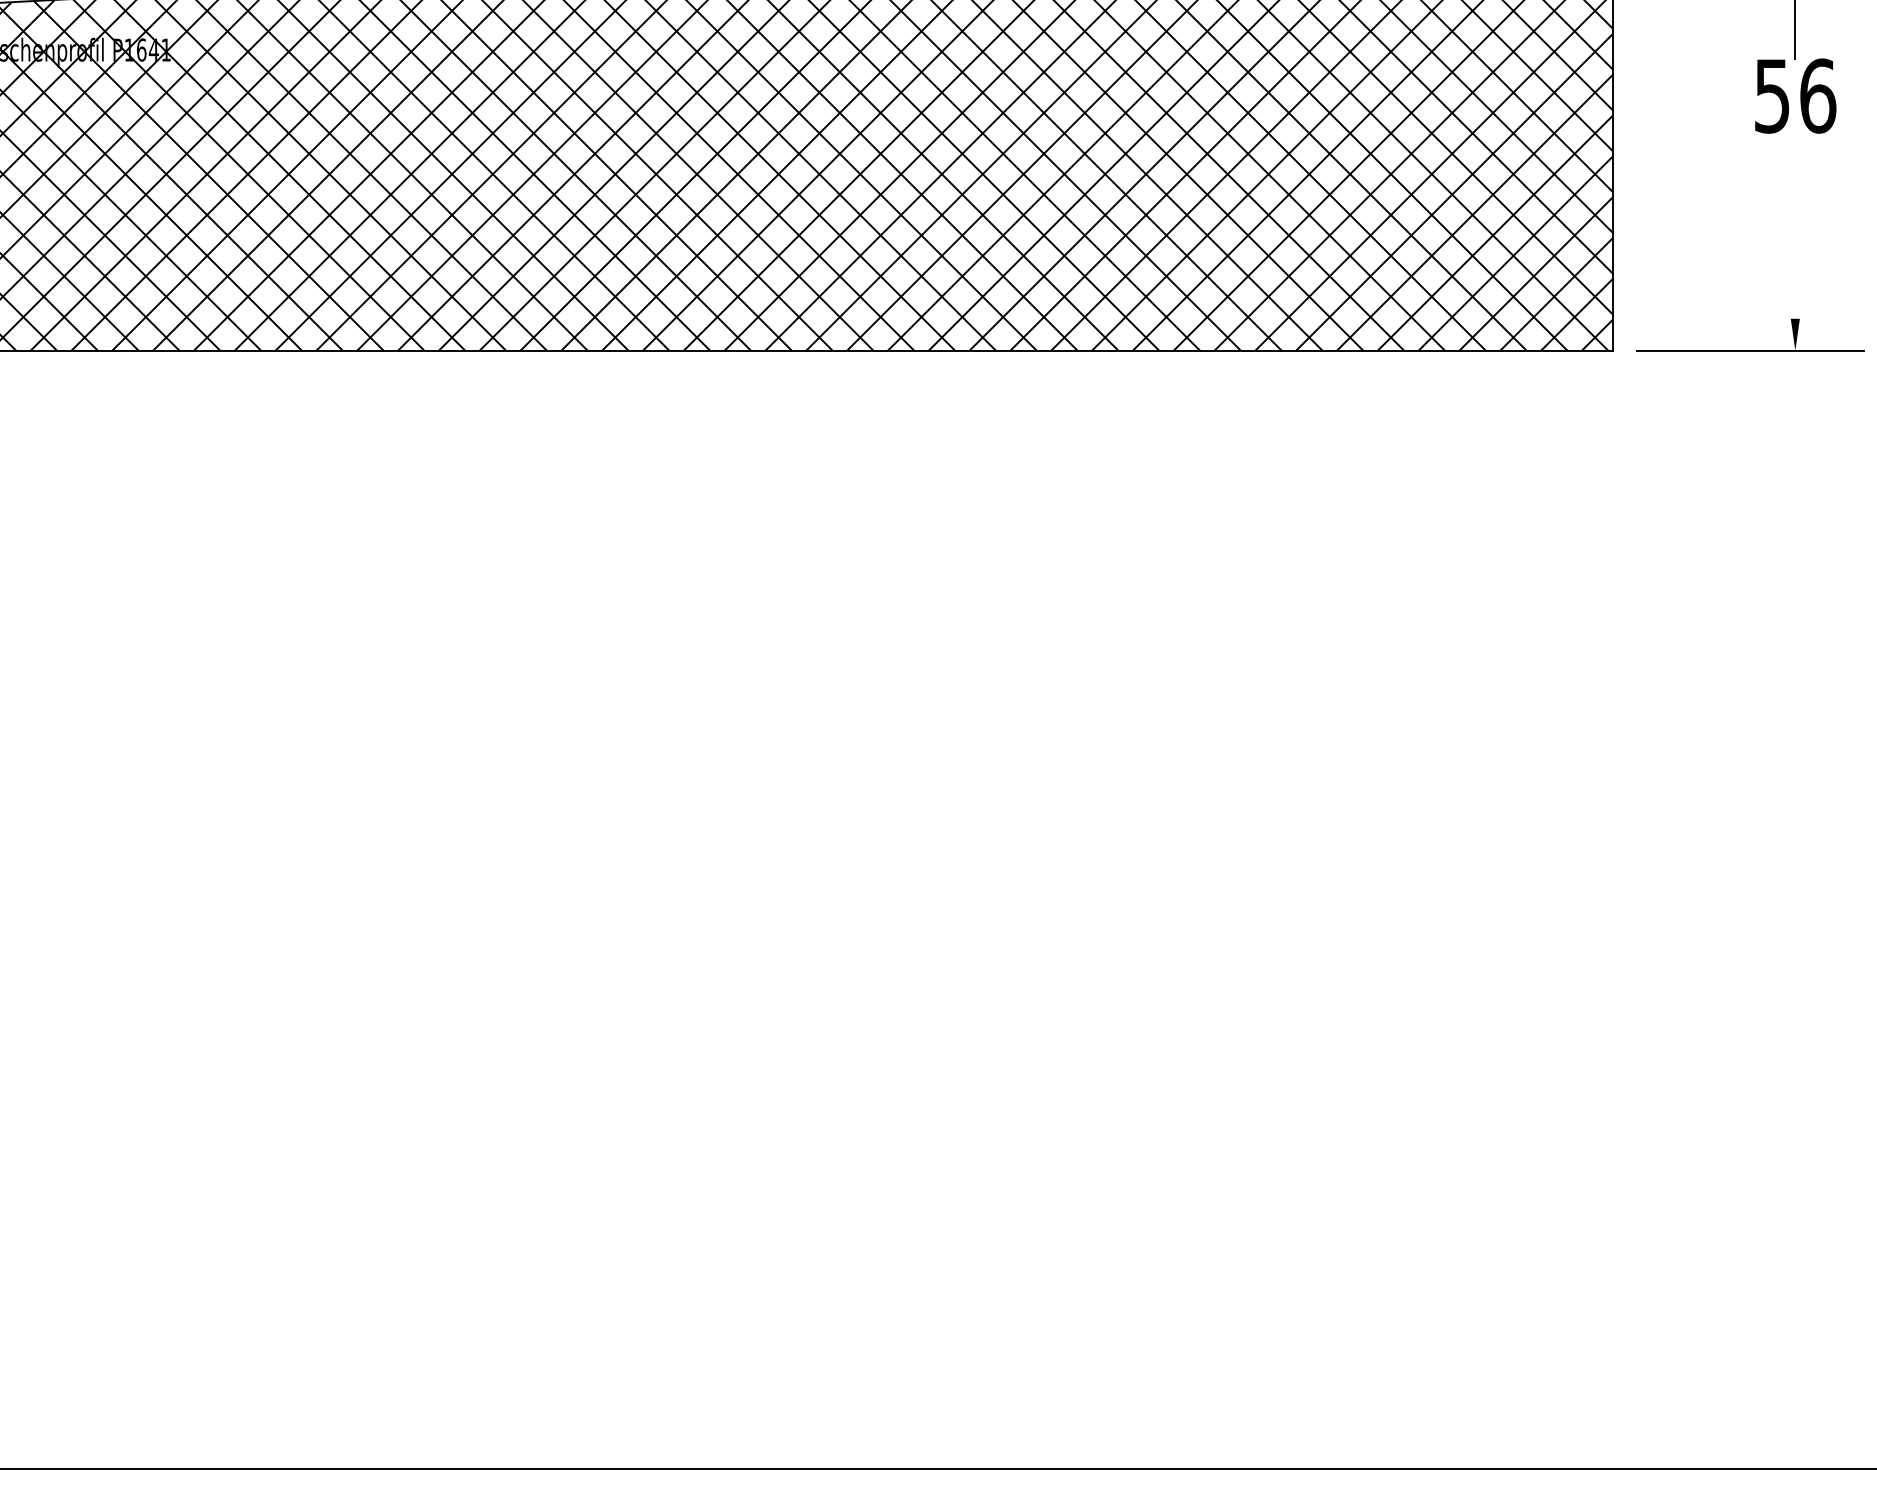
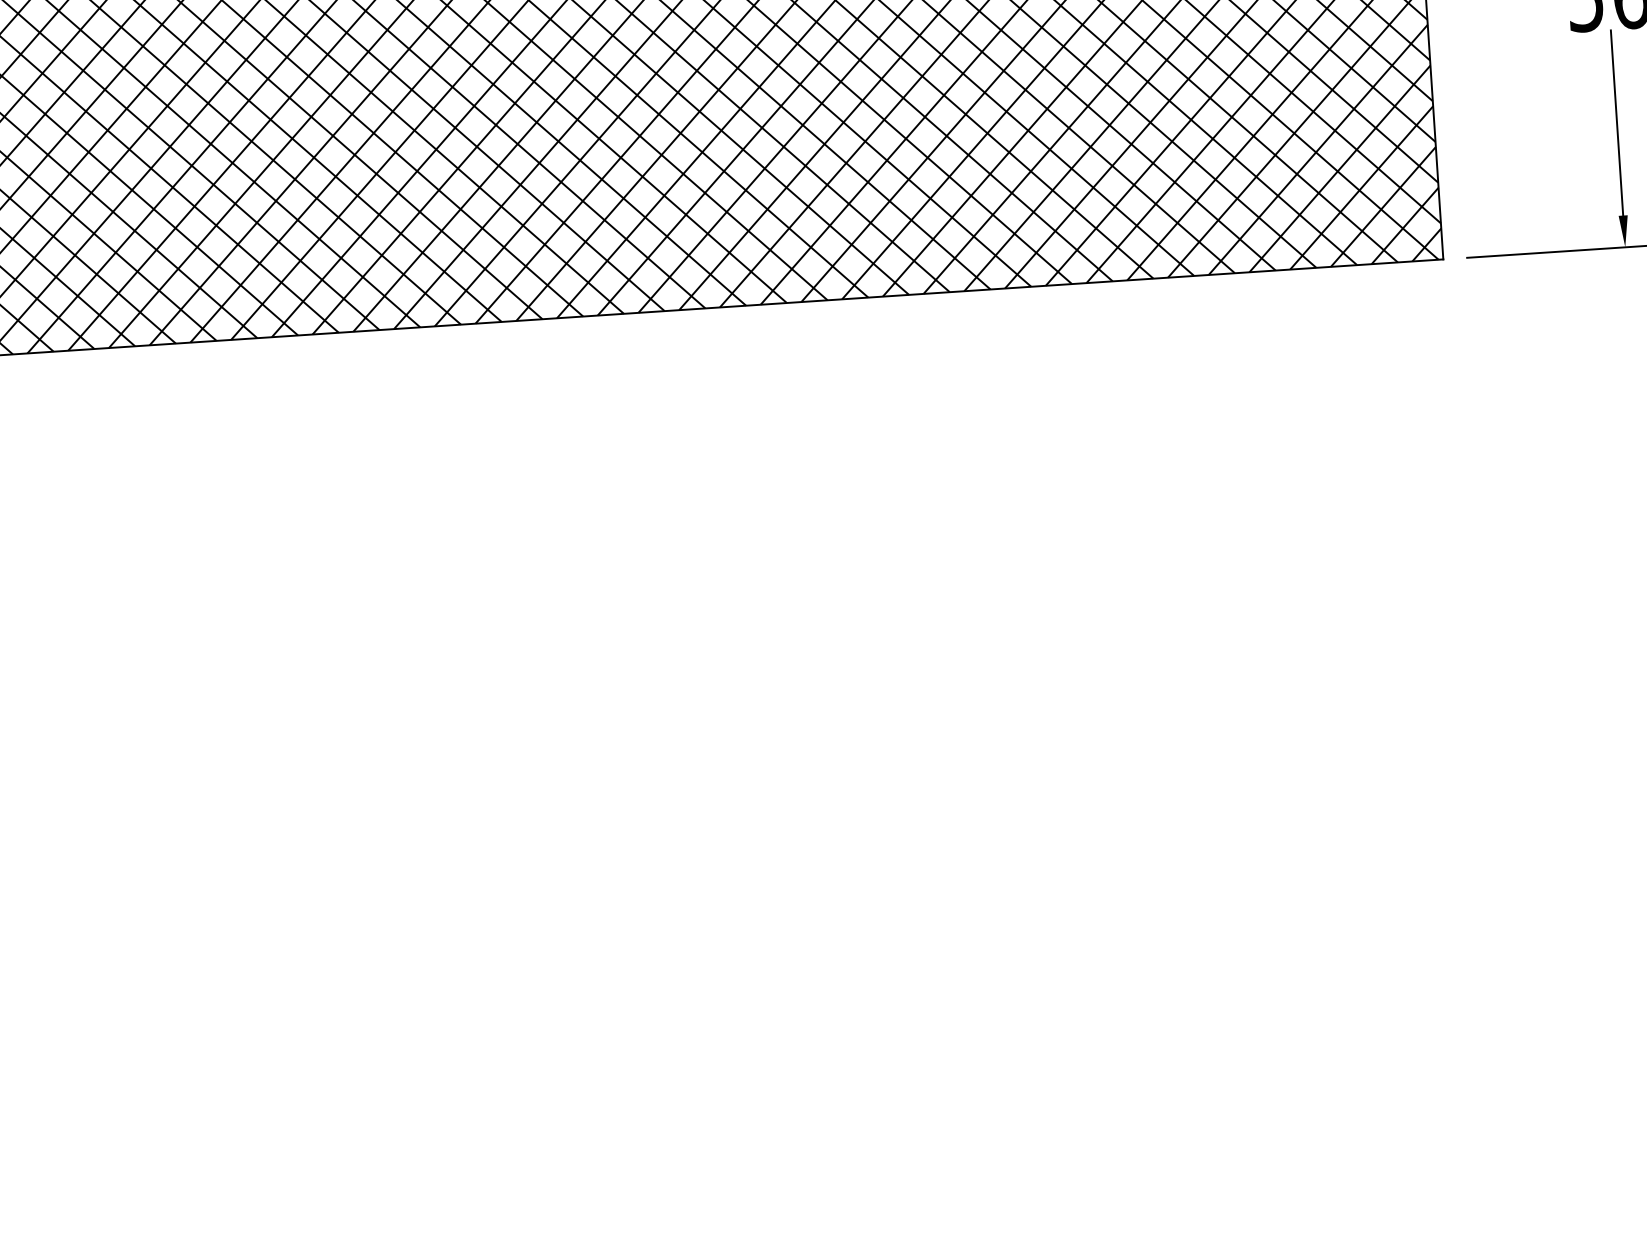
line: (1795, 225) -> (1617, 122), added

